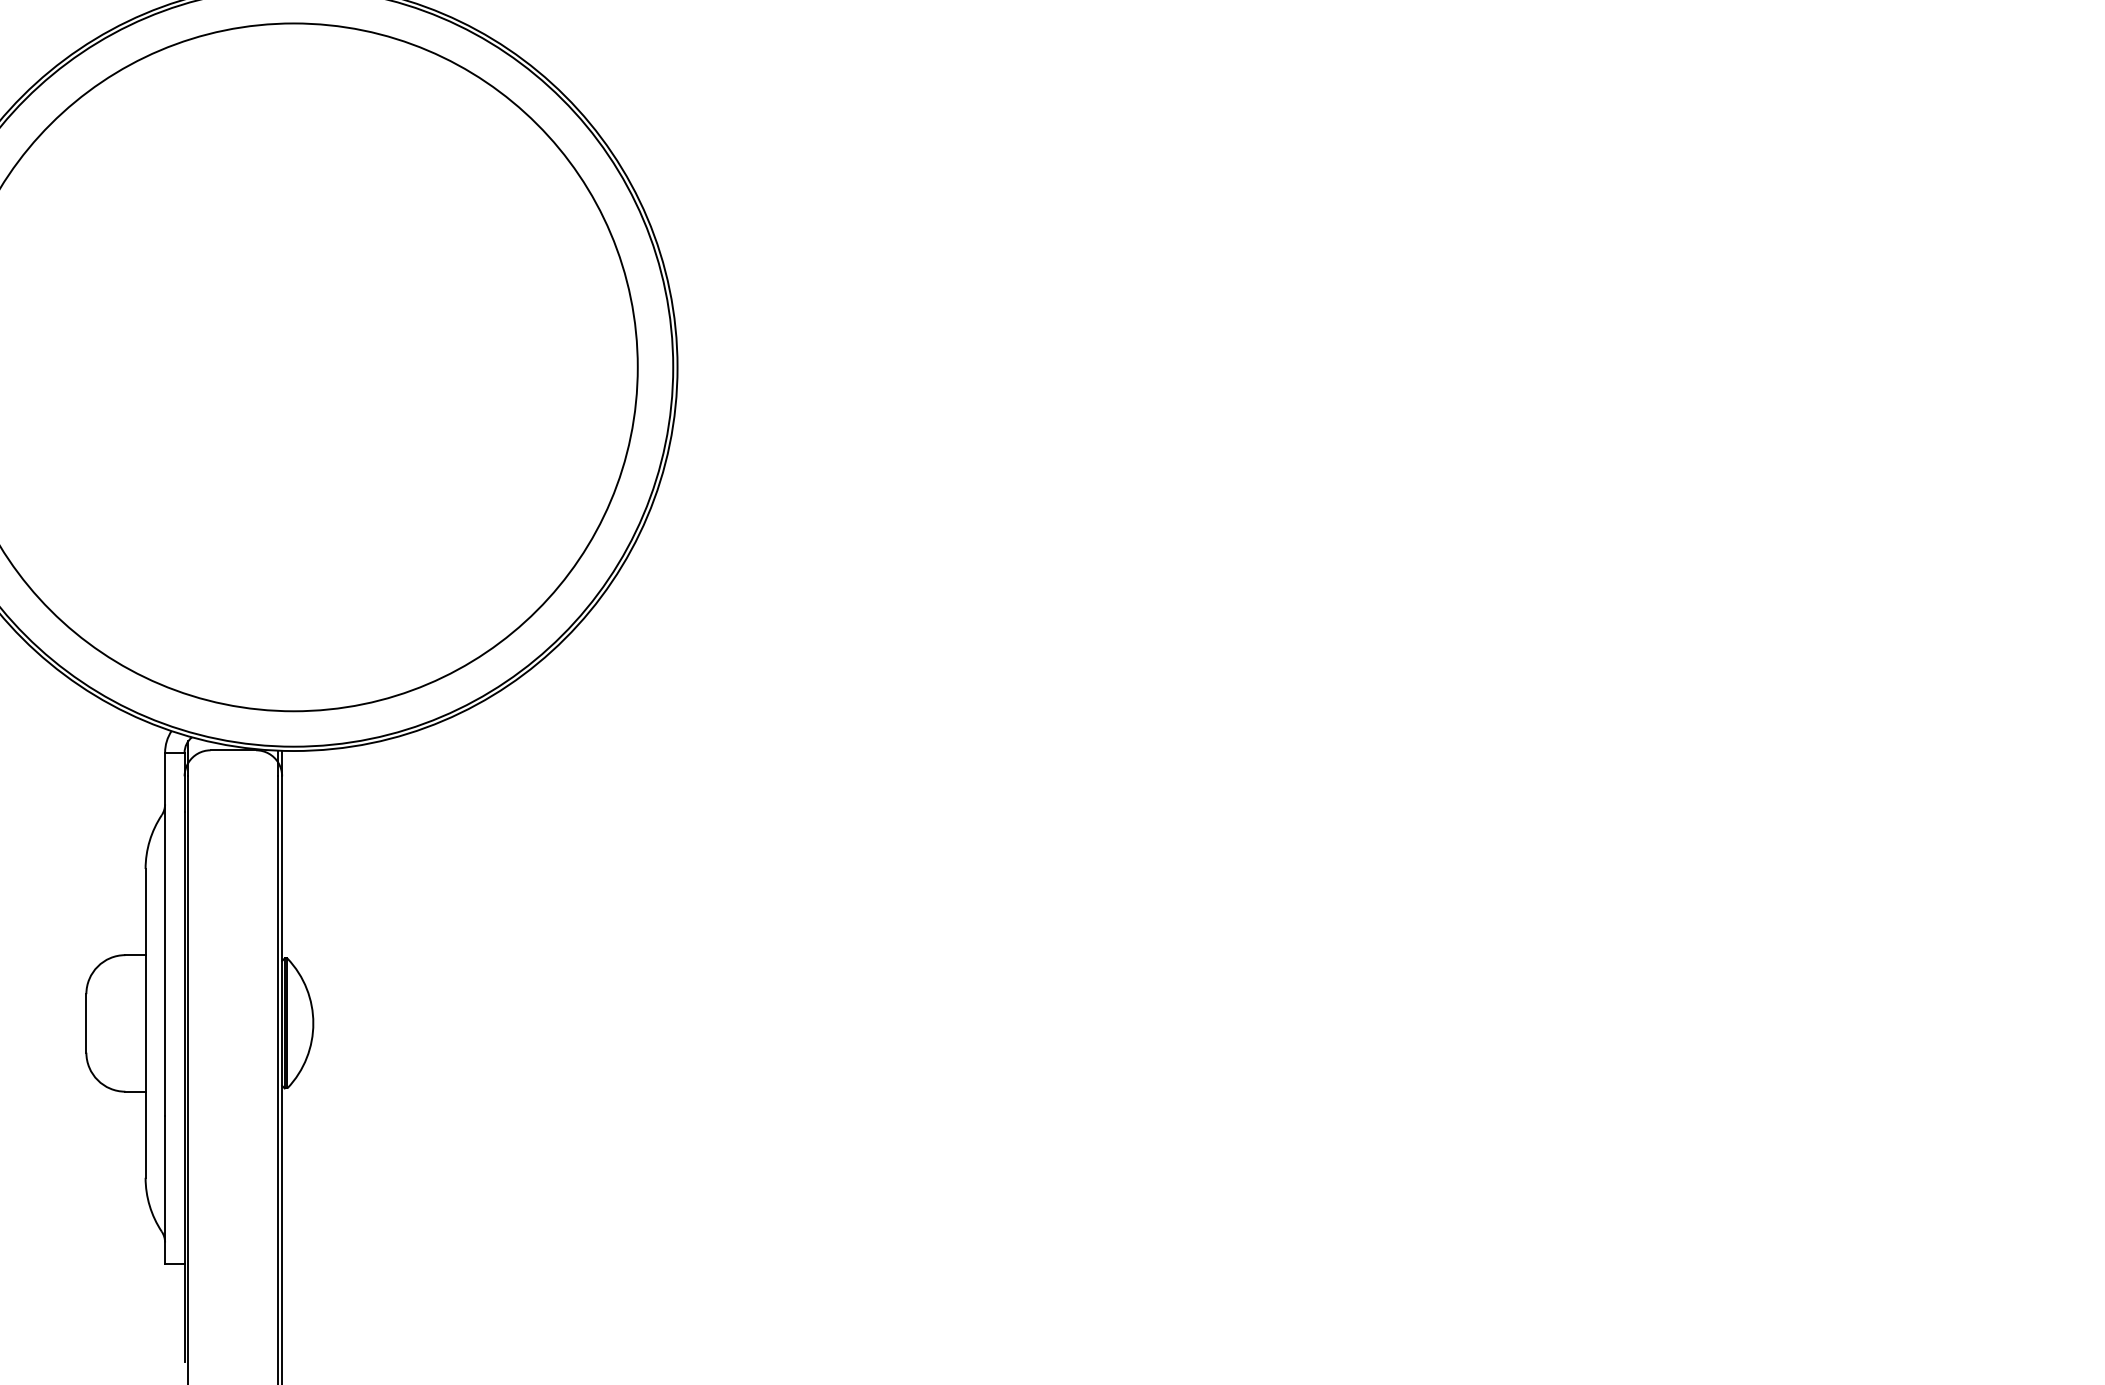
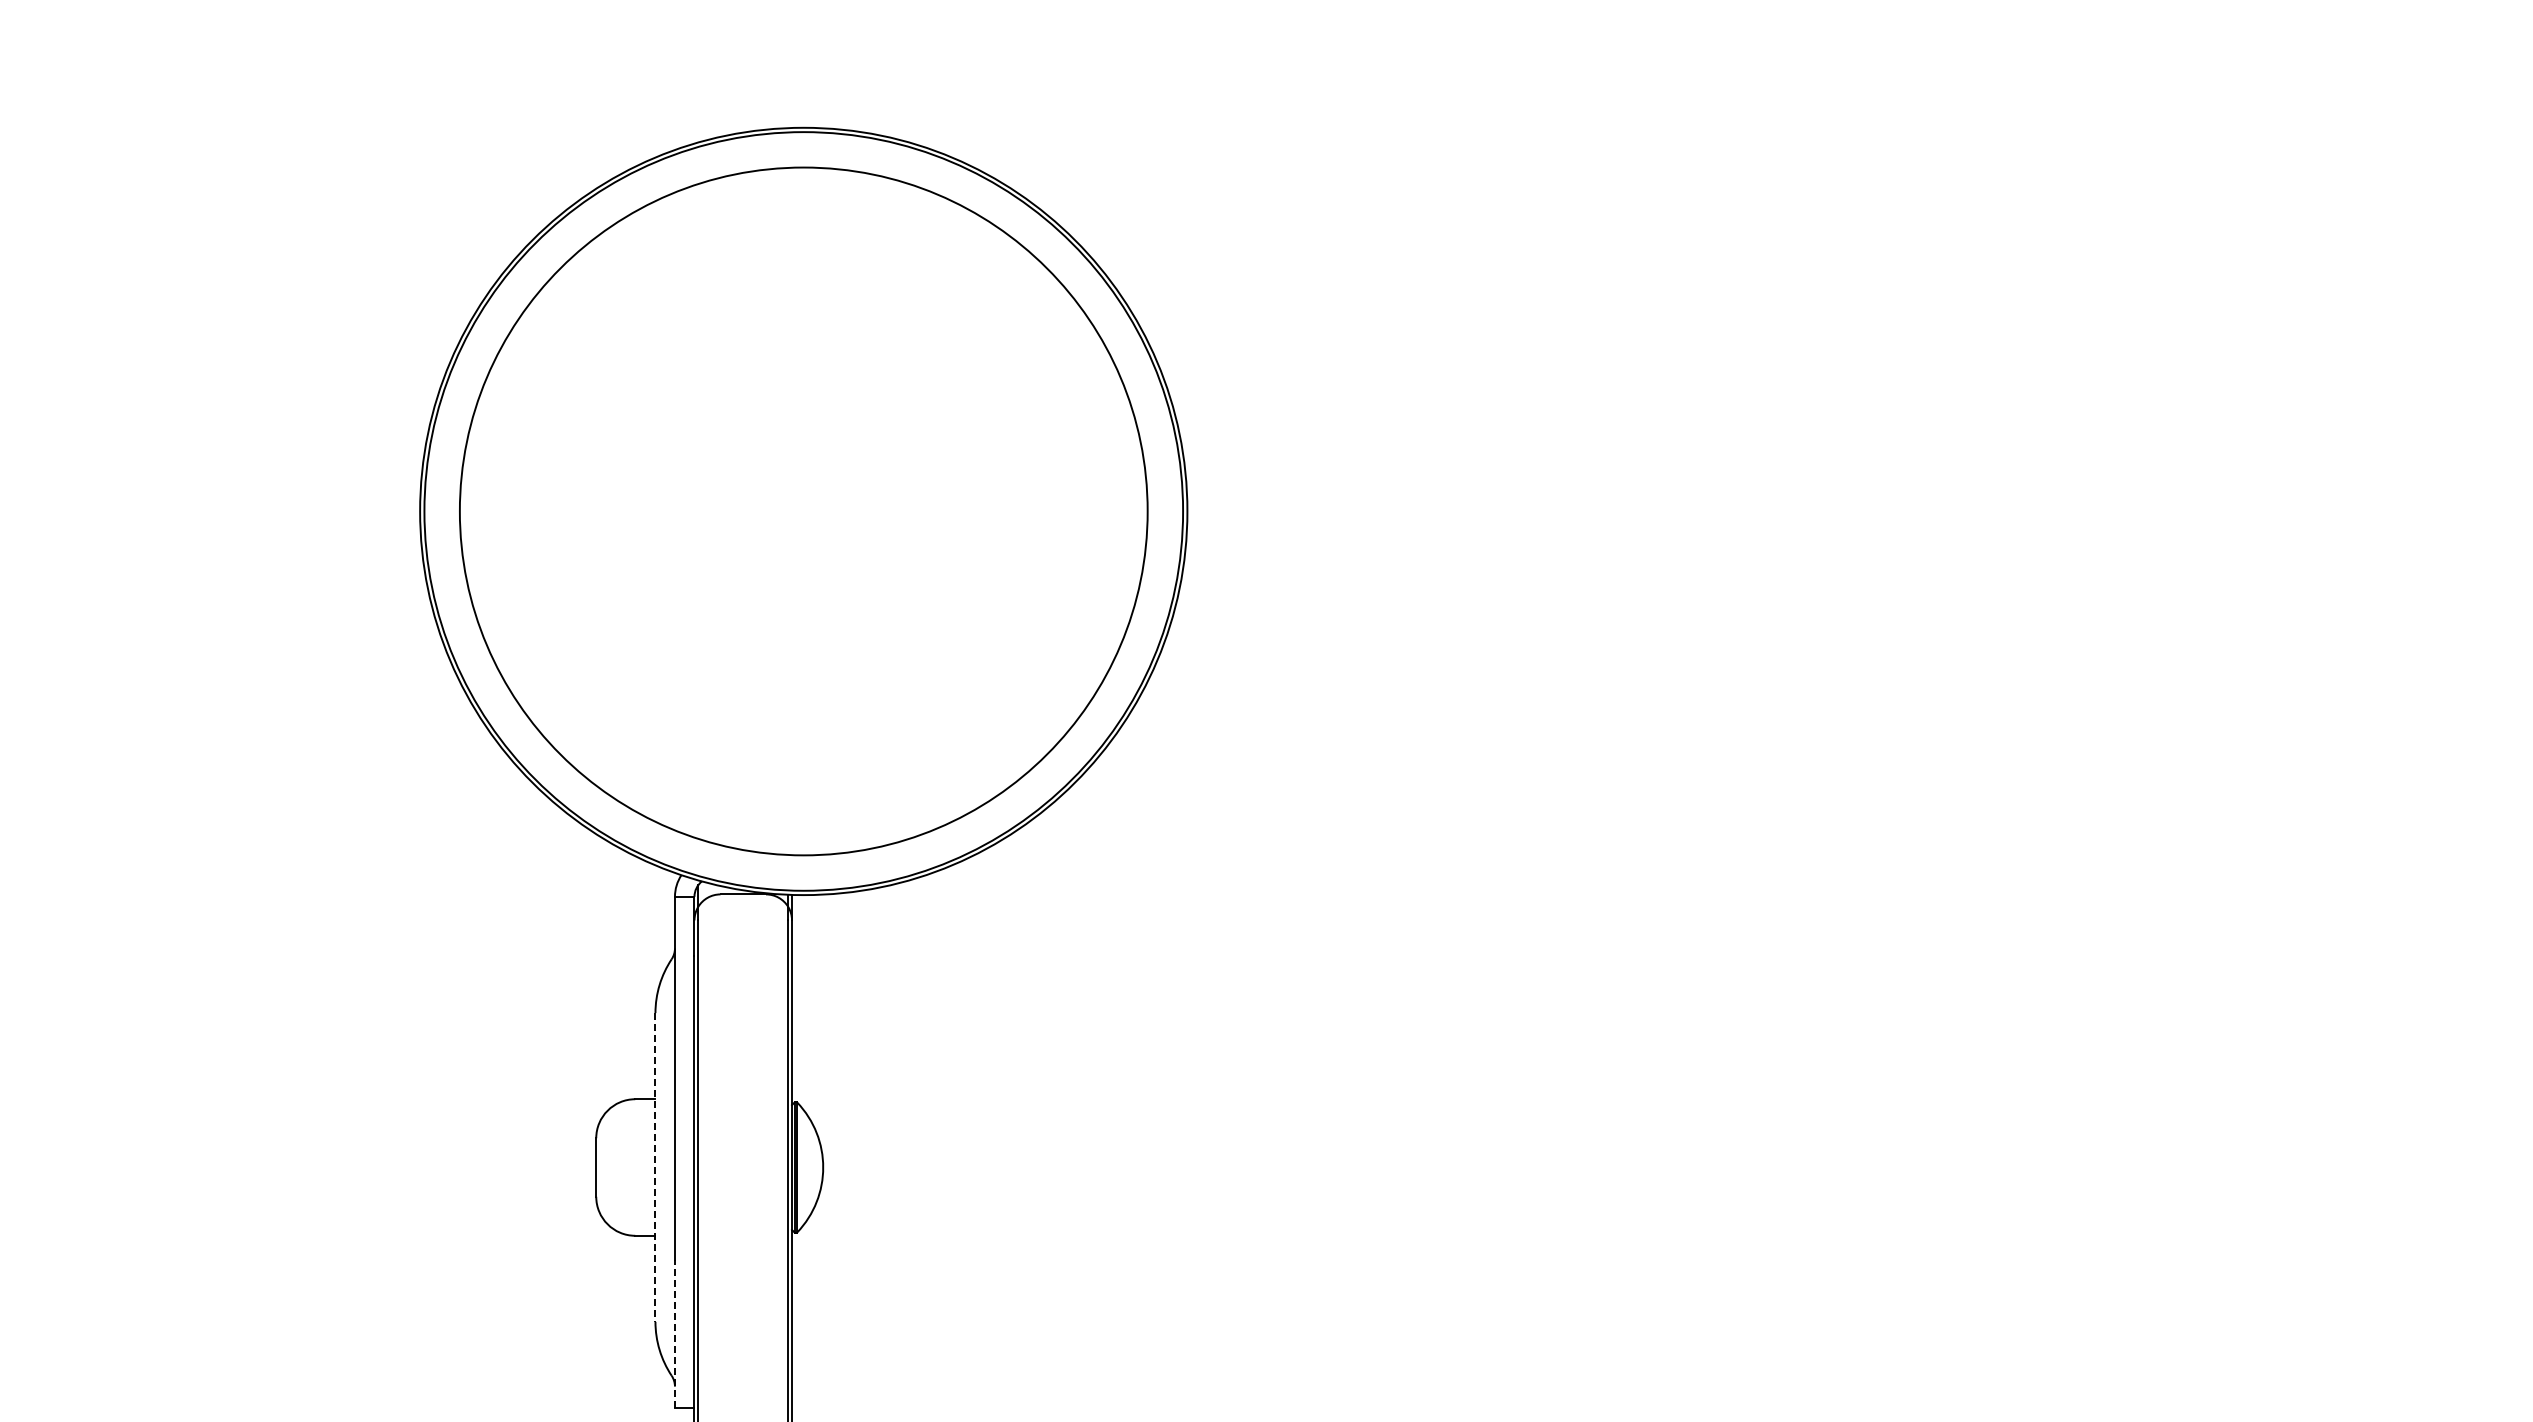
line: (145, 1024) -> (655, 1168), solid -> dashed
line: (164, 1189) -> (674, 1333), solid -> dashed

